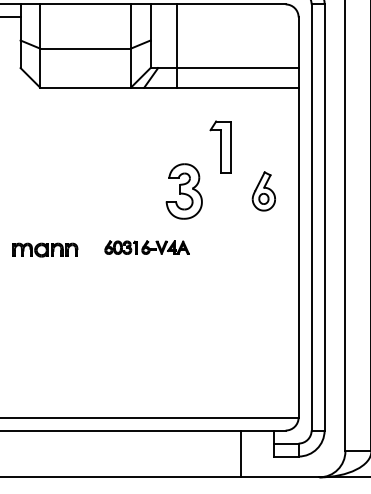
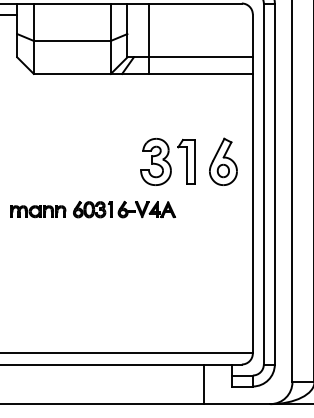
part: (220, 146) -> (186, 161), moved
part: (263, 191) -> (223, 161), size x1.43
part: (146, 247) -> (123, 209), size x1.43

